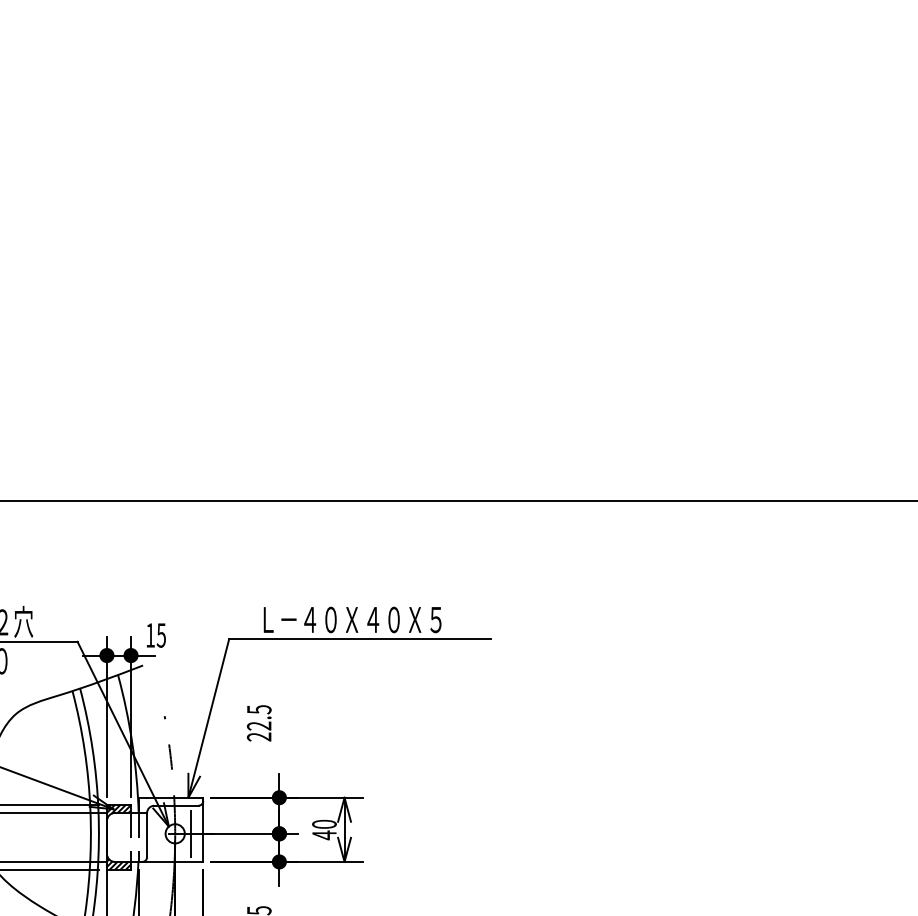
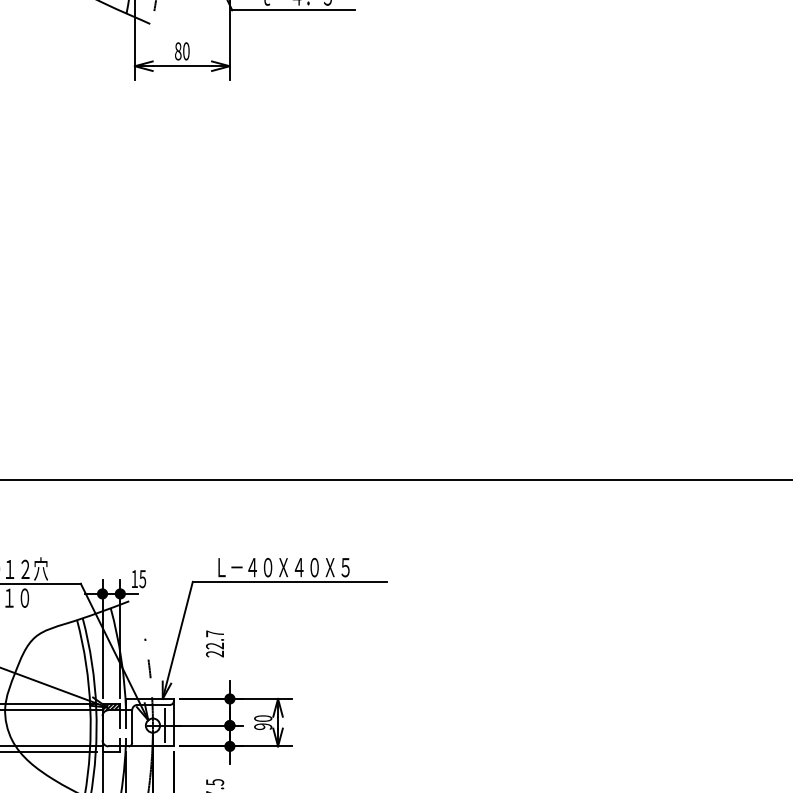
text: (259, 709) -> (215, 633), 22.5 -> 22.7
text: (324, 835) -> (263, 726), 40 -> 90
hatch: (119, 862) -> (111, 746), removed

